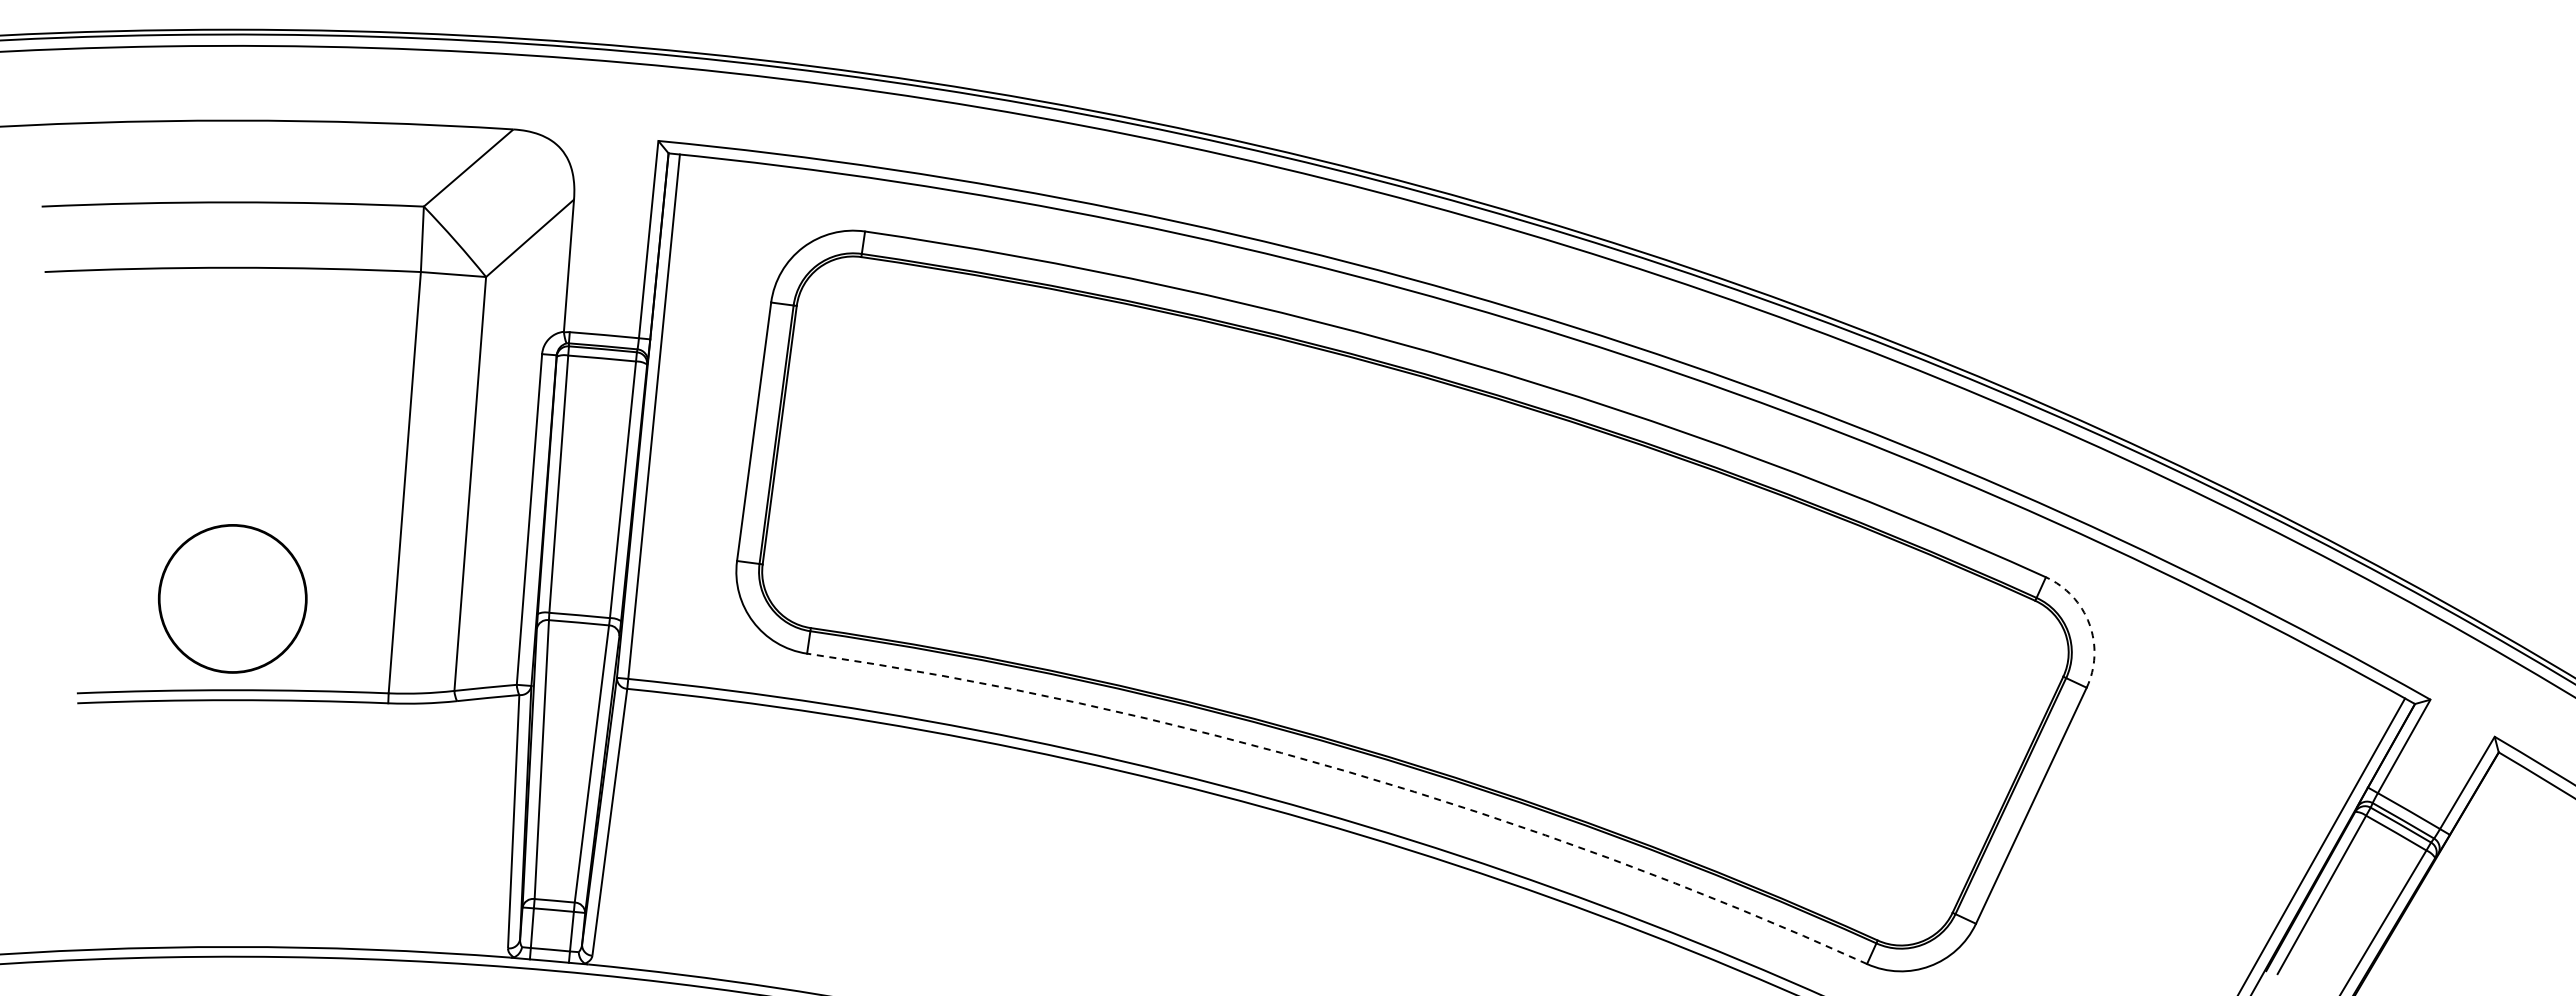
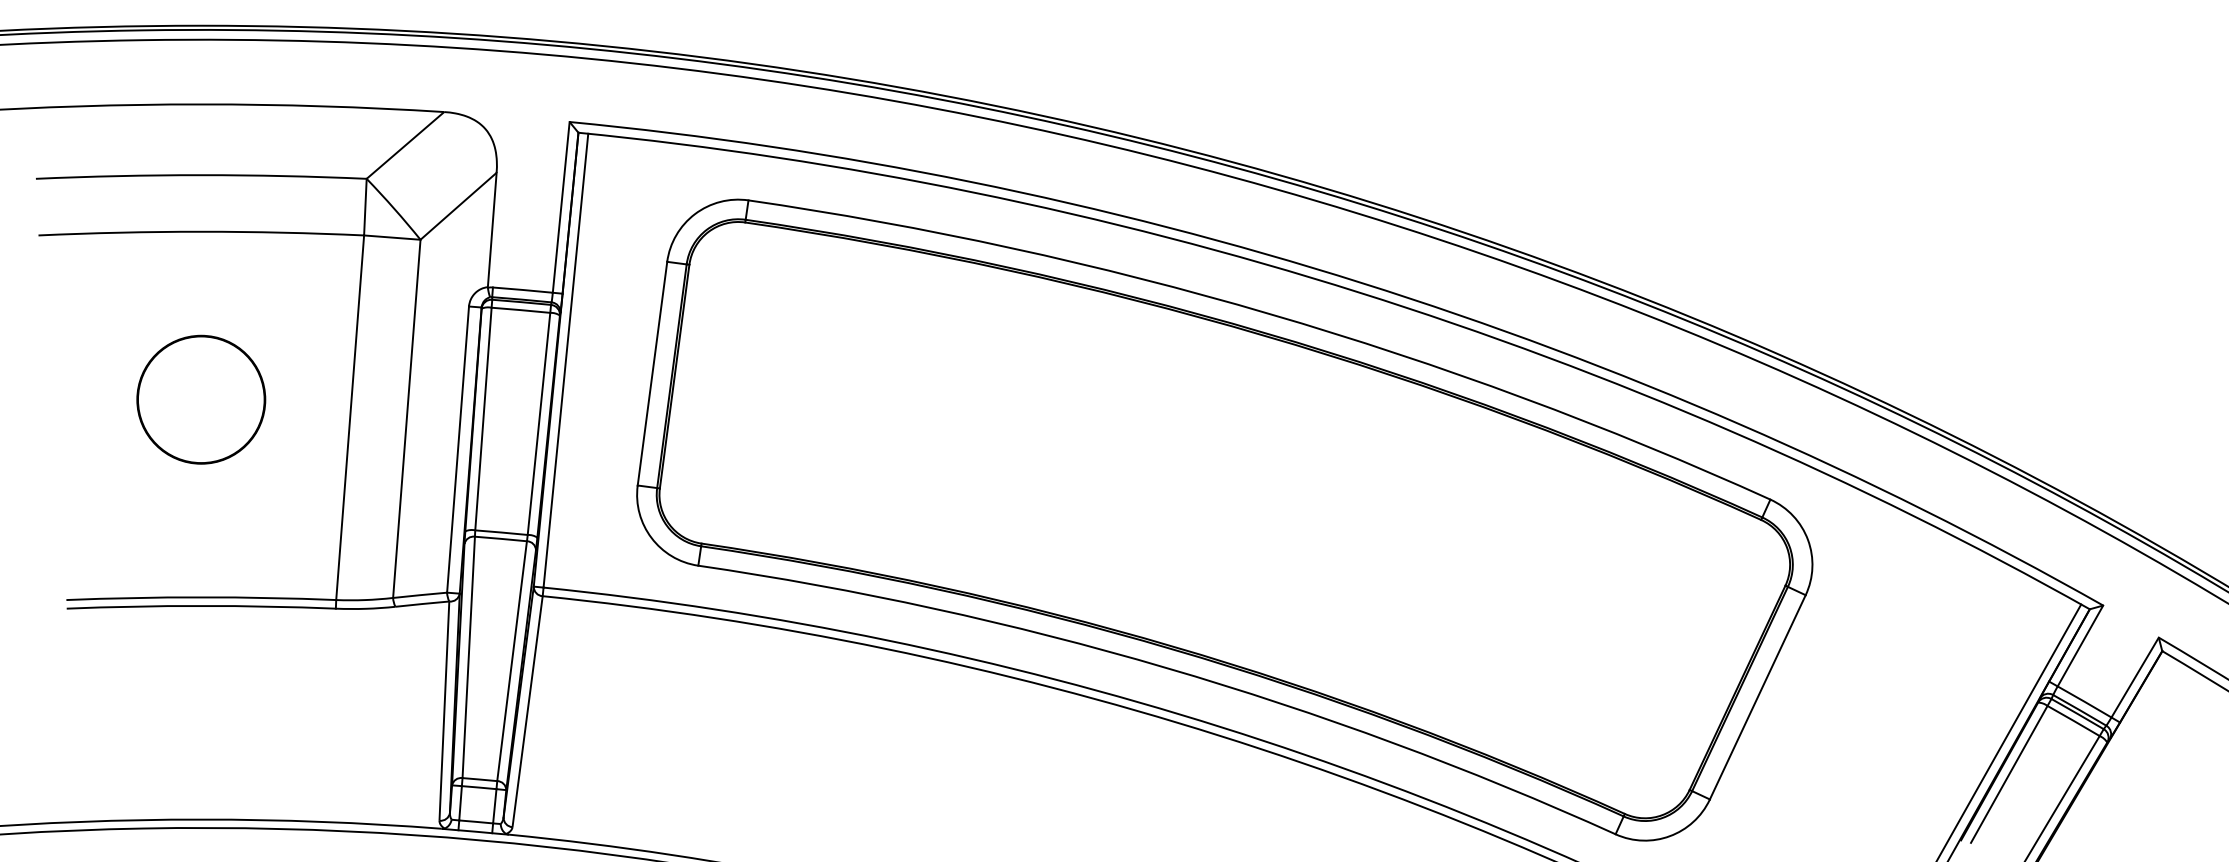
part: (232, 598) -> (201, 399), moved
arc: (2089, 623) -> (1808, 539), dashed -> solid
arc: (1347, 771) -> (1165, 667), dashed -> solid

